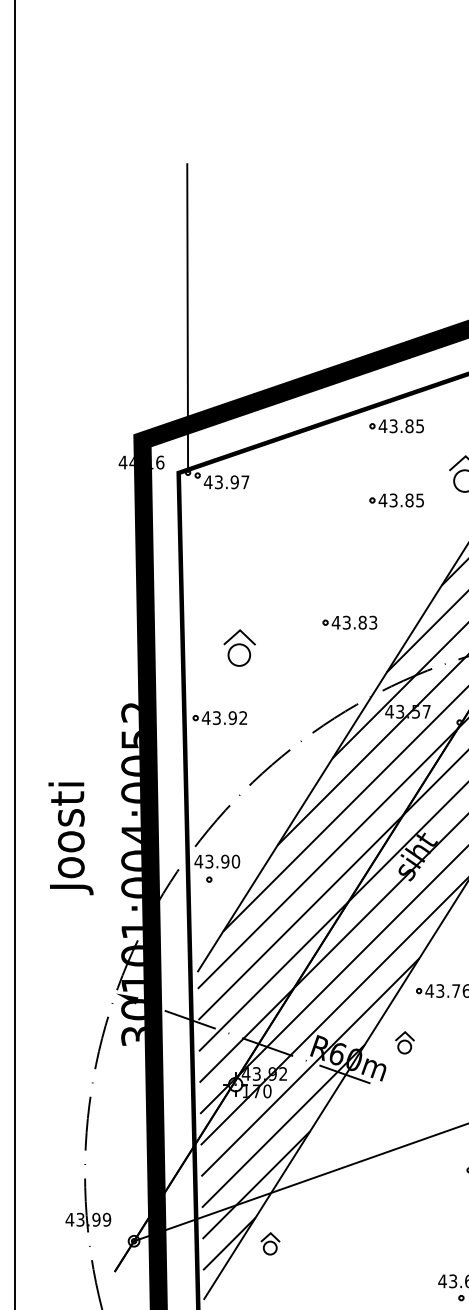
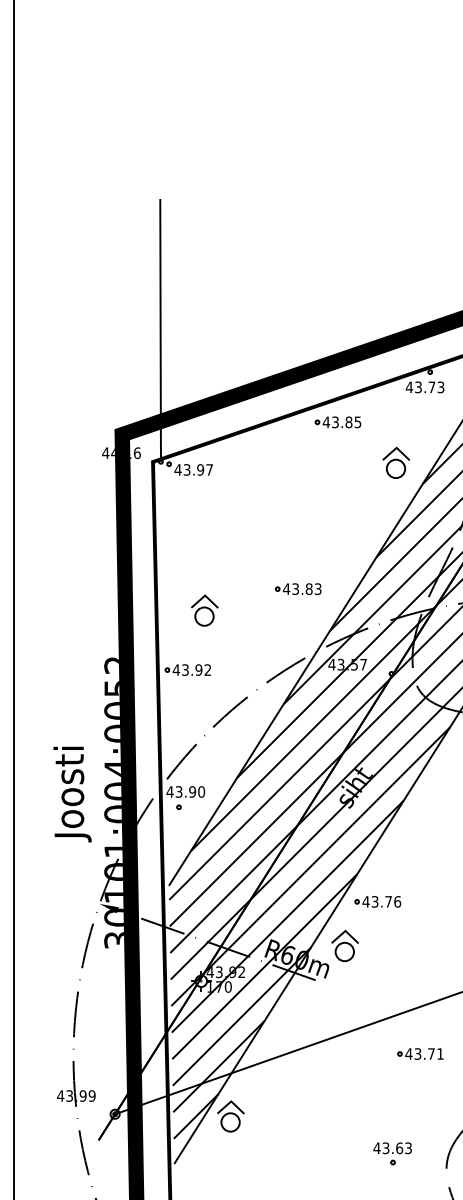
part: (396, 500) -> (337, 485), removed
text: (70, 838) -> (72, 794), moved
part: (404, 1042) -> (344, 945), size x1.67
part: (269, 1243) -> (230, 1116), size x1.67

